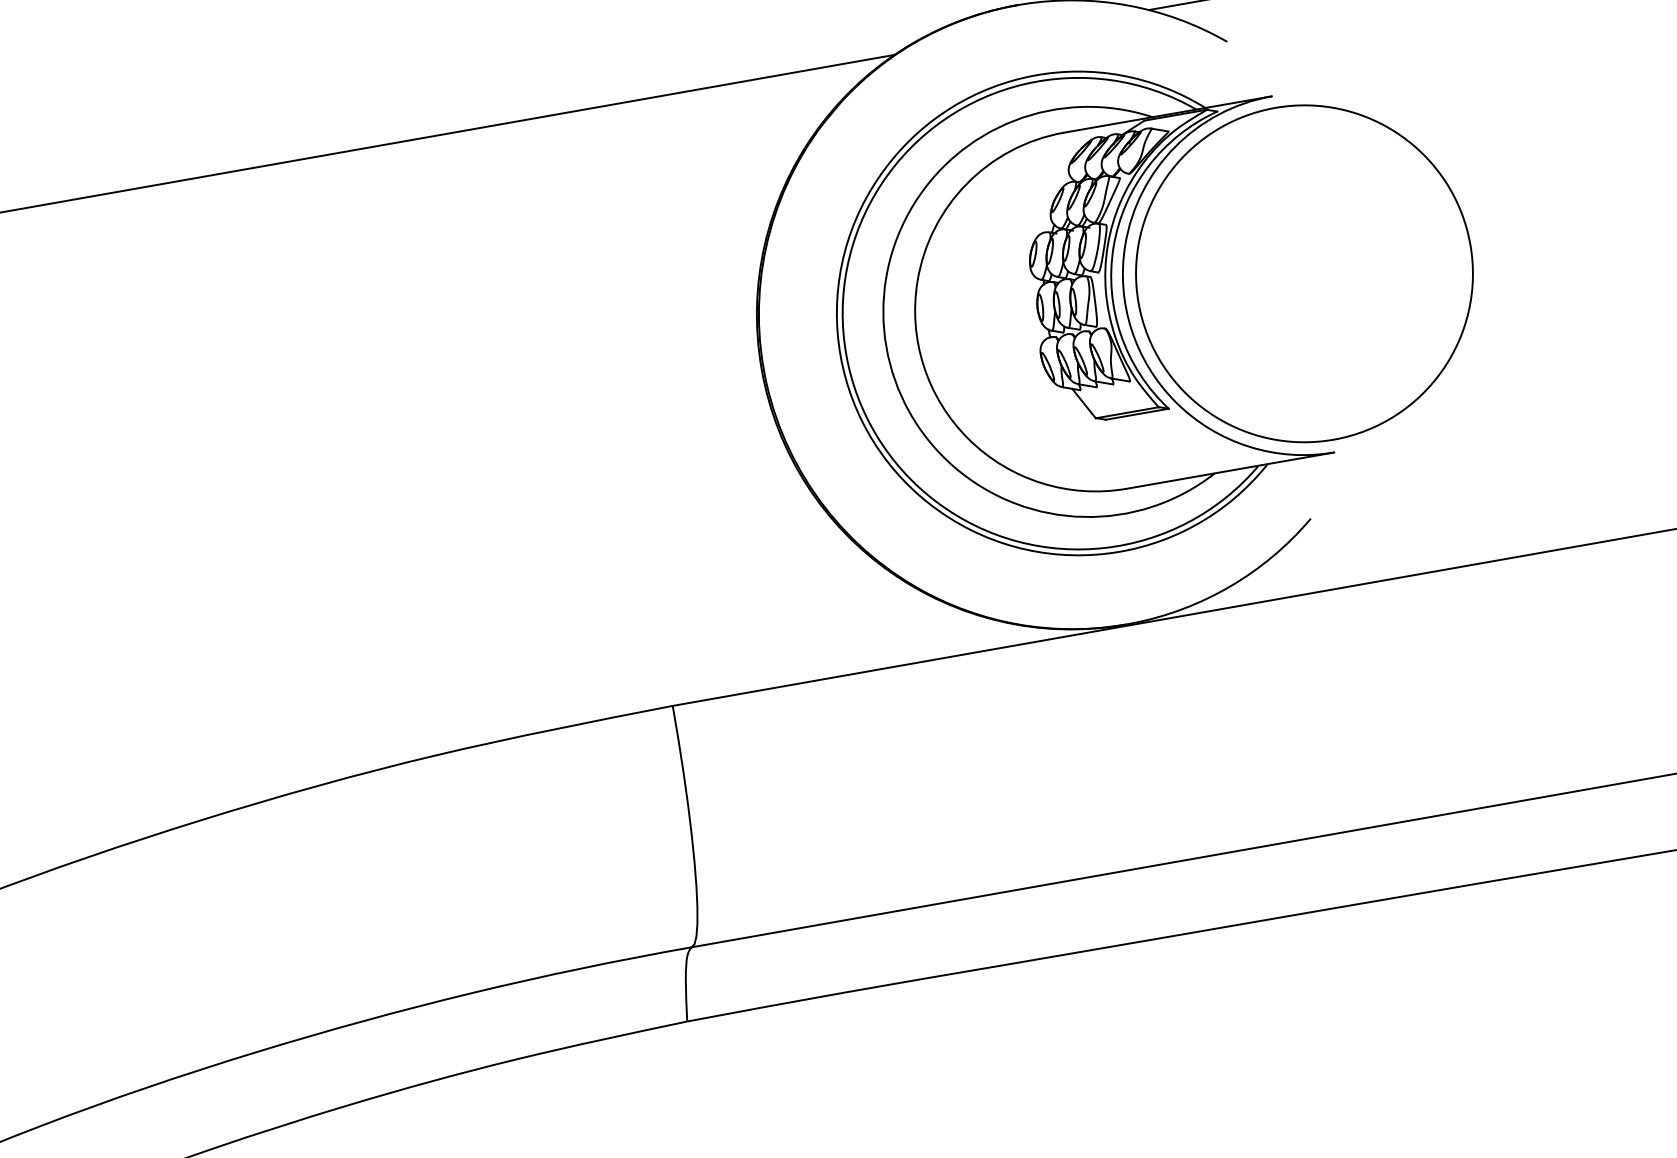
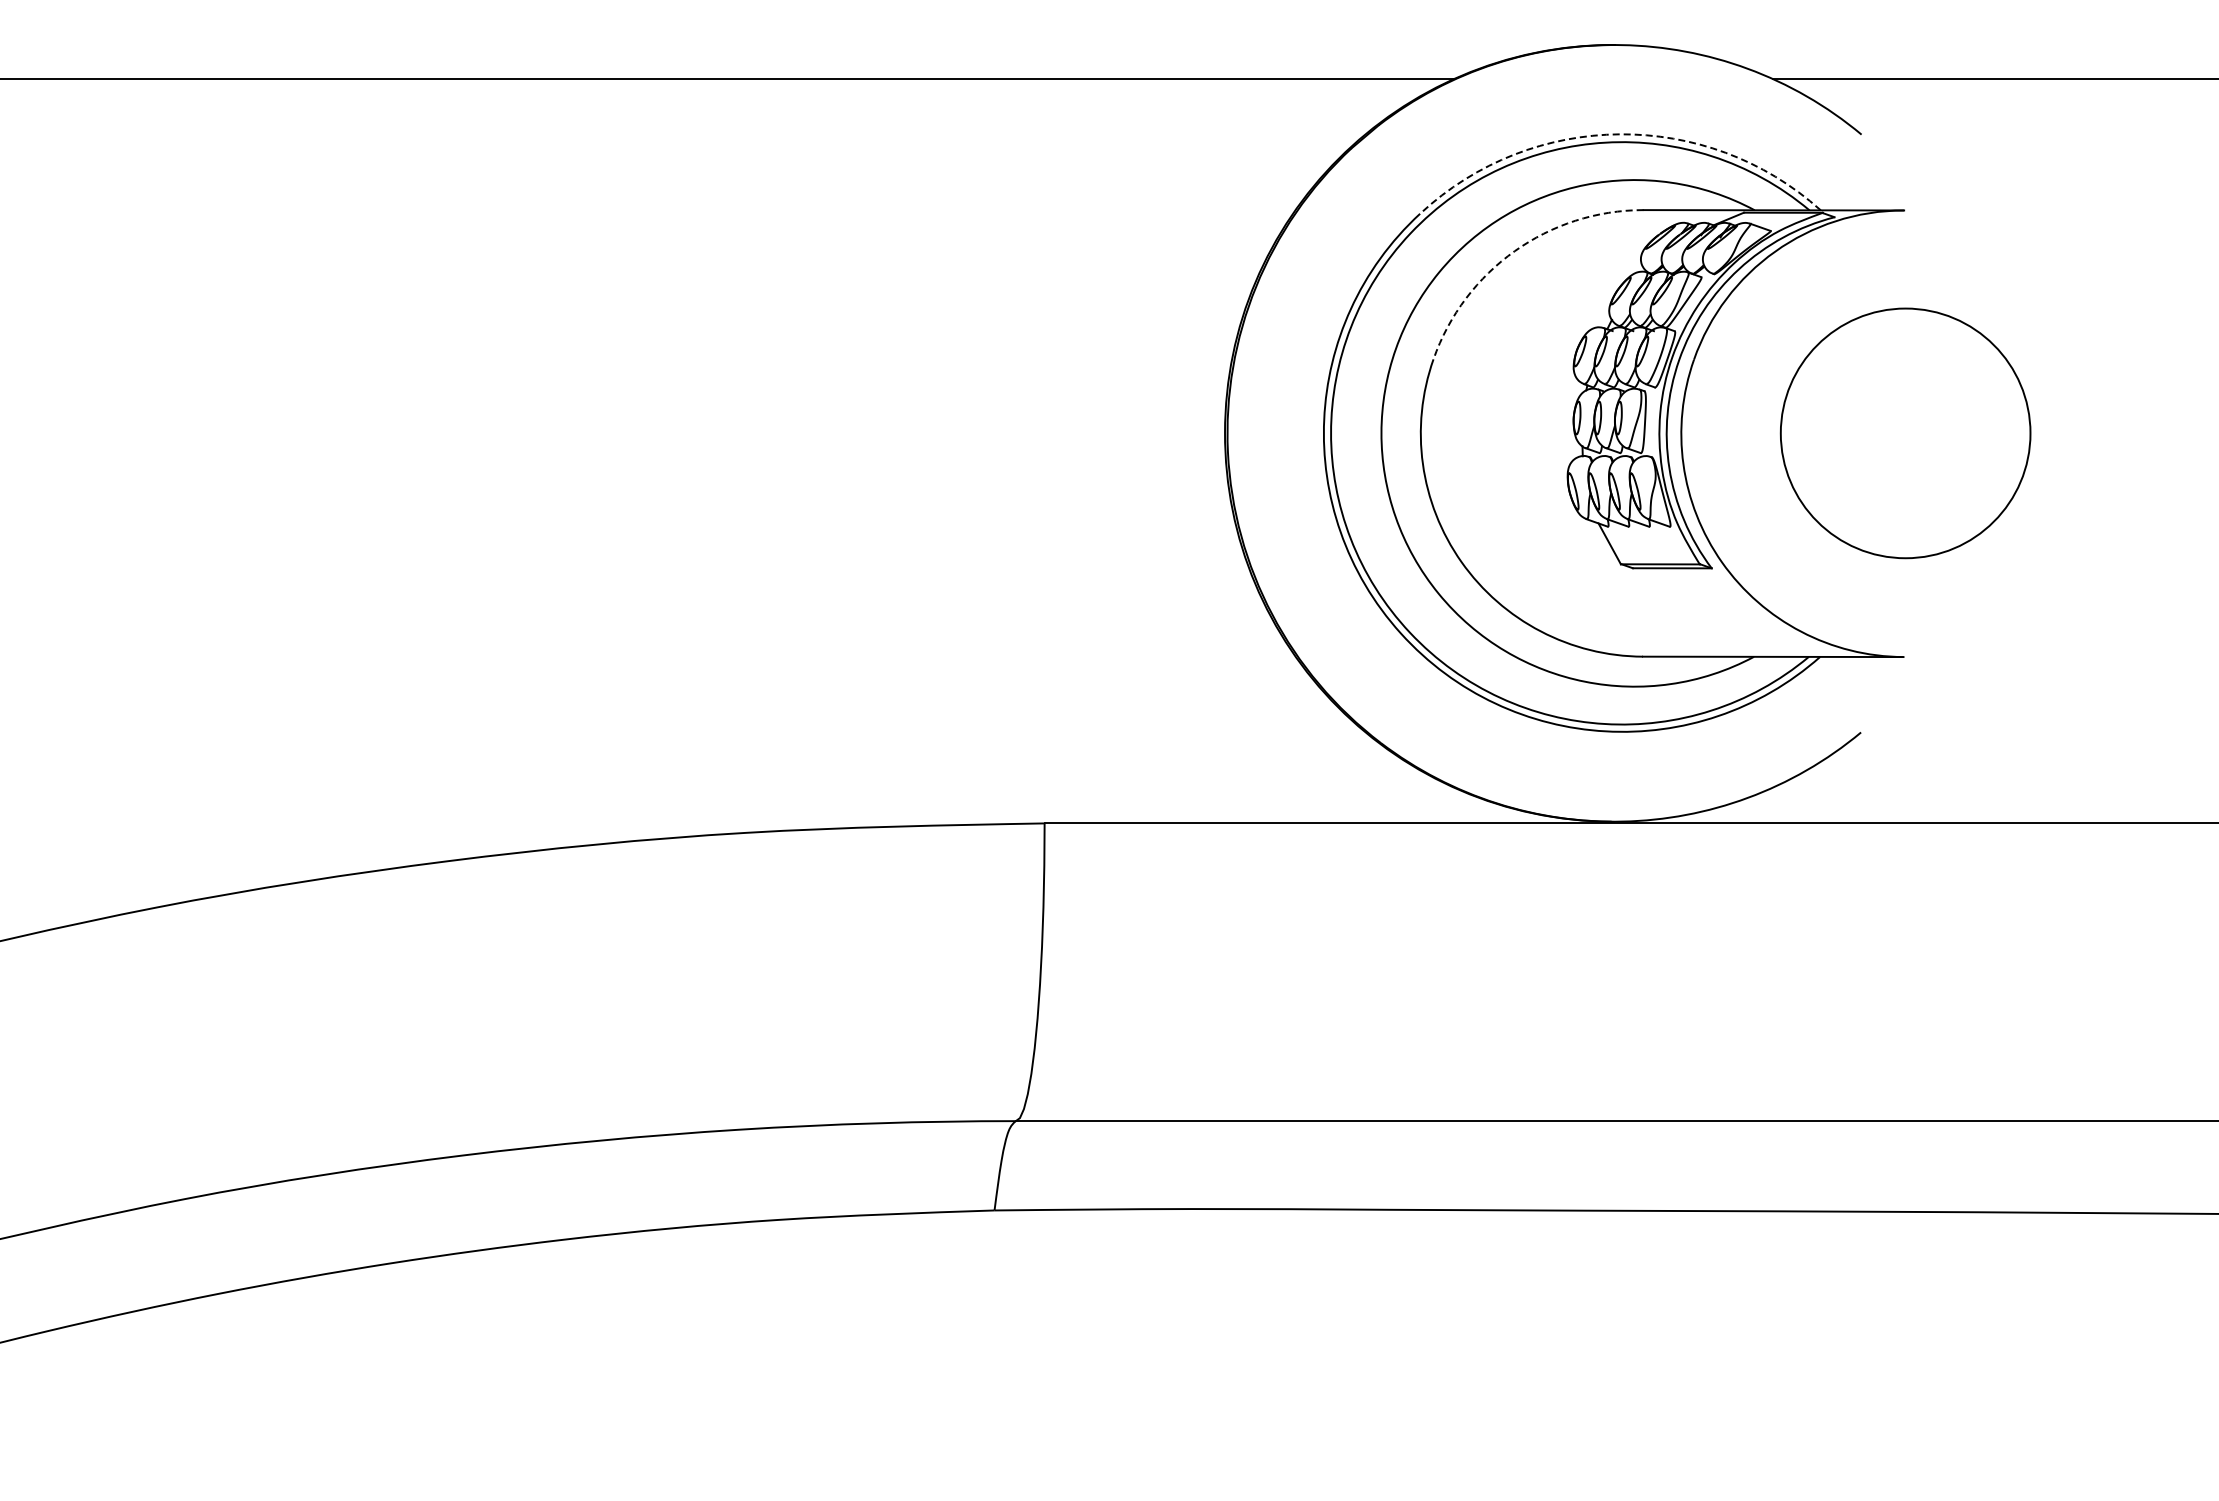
arc: (1034, 75) -> (1619, 134), solid -> dashed
arc: (966, 183) -> (1514, 251), solid -> dashed
circle: (1304, 273) -> (1905, 433), size x0.6

